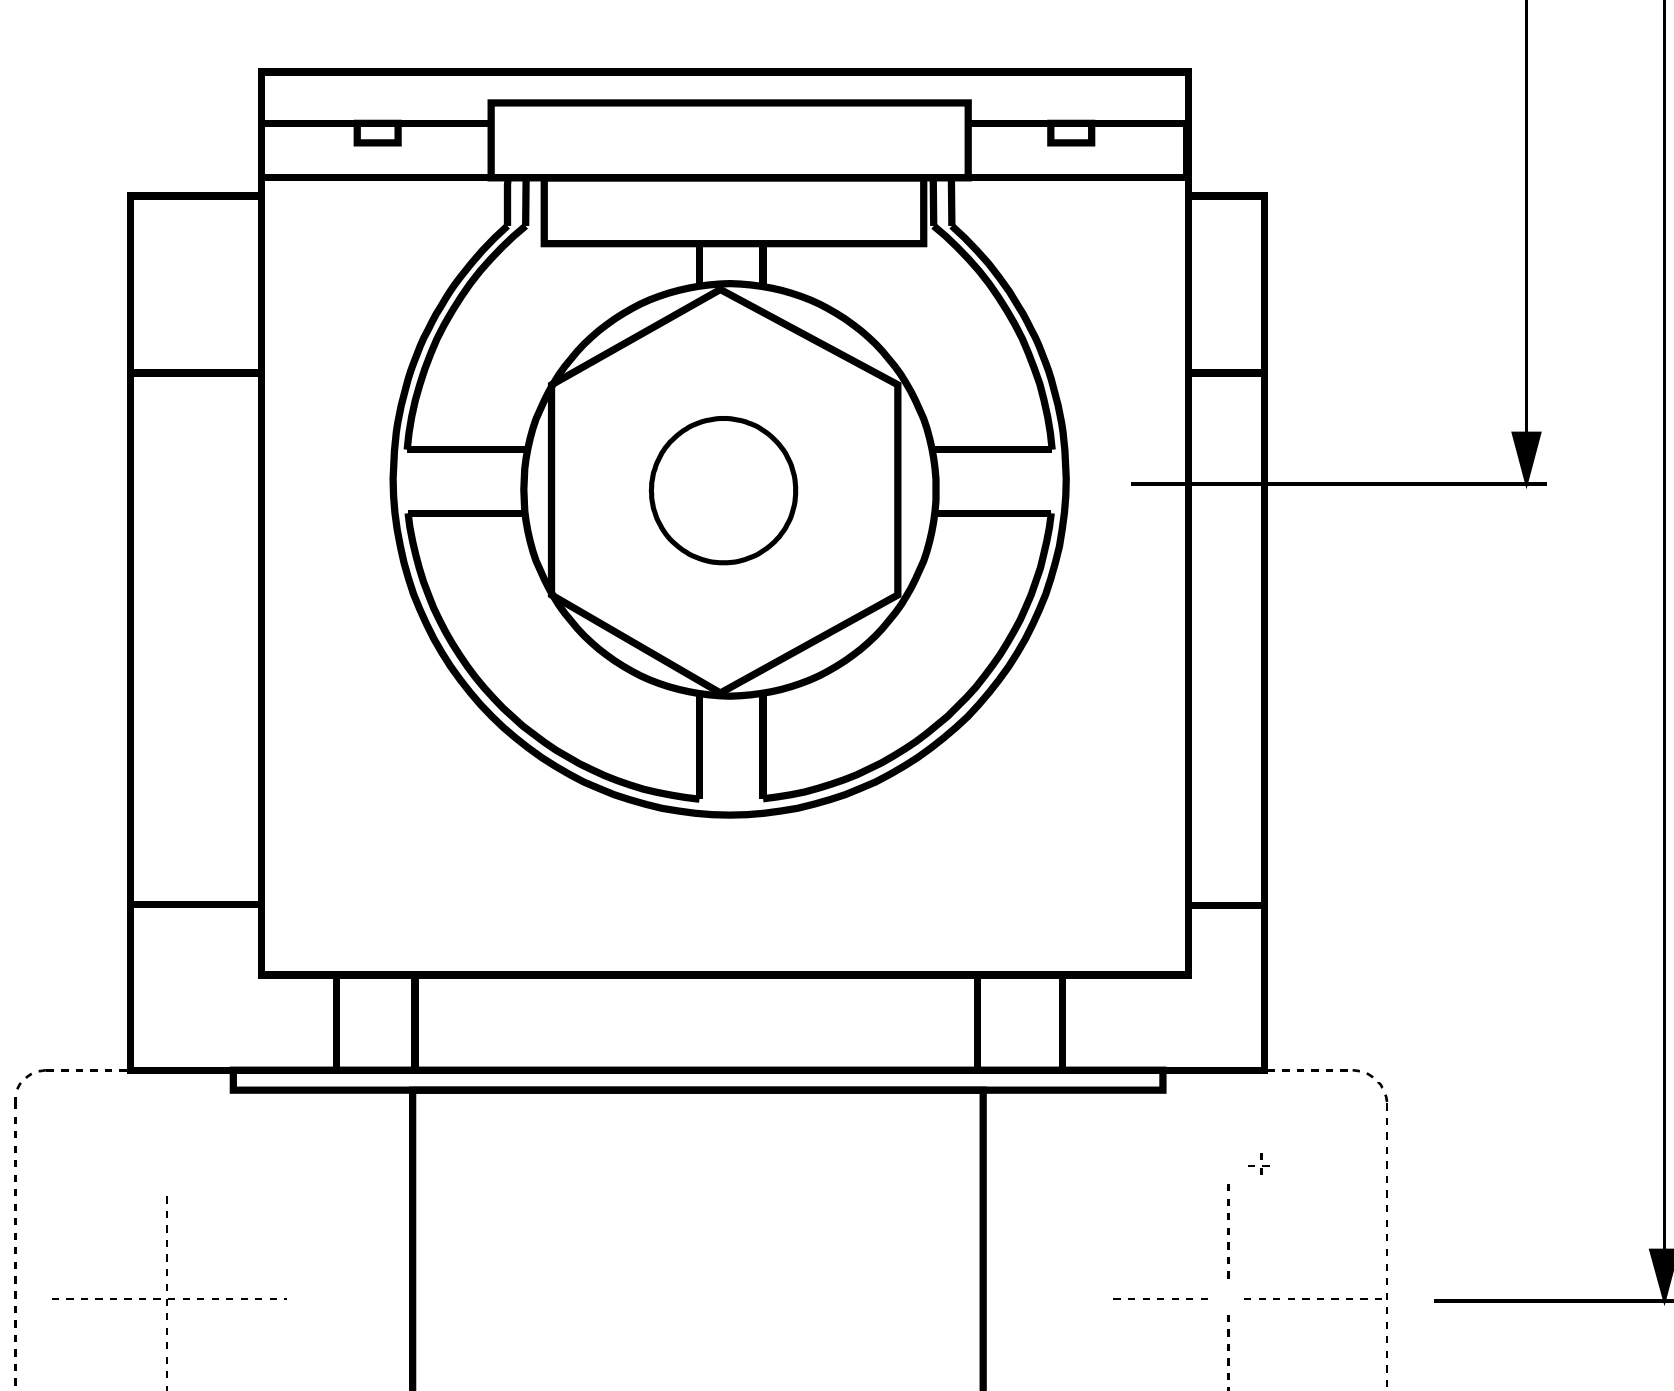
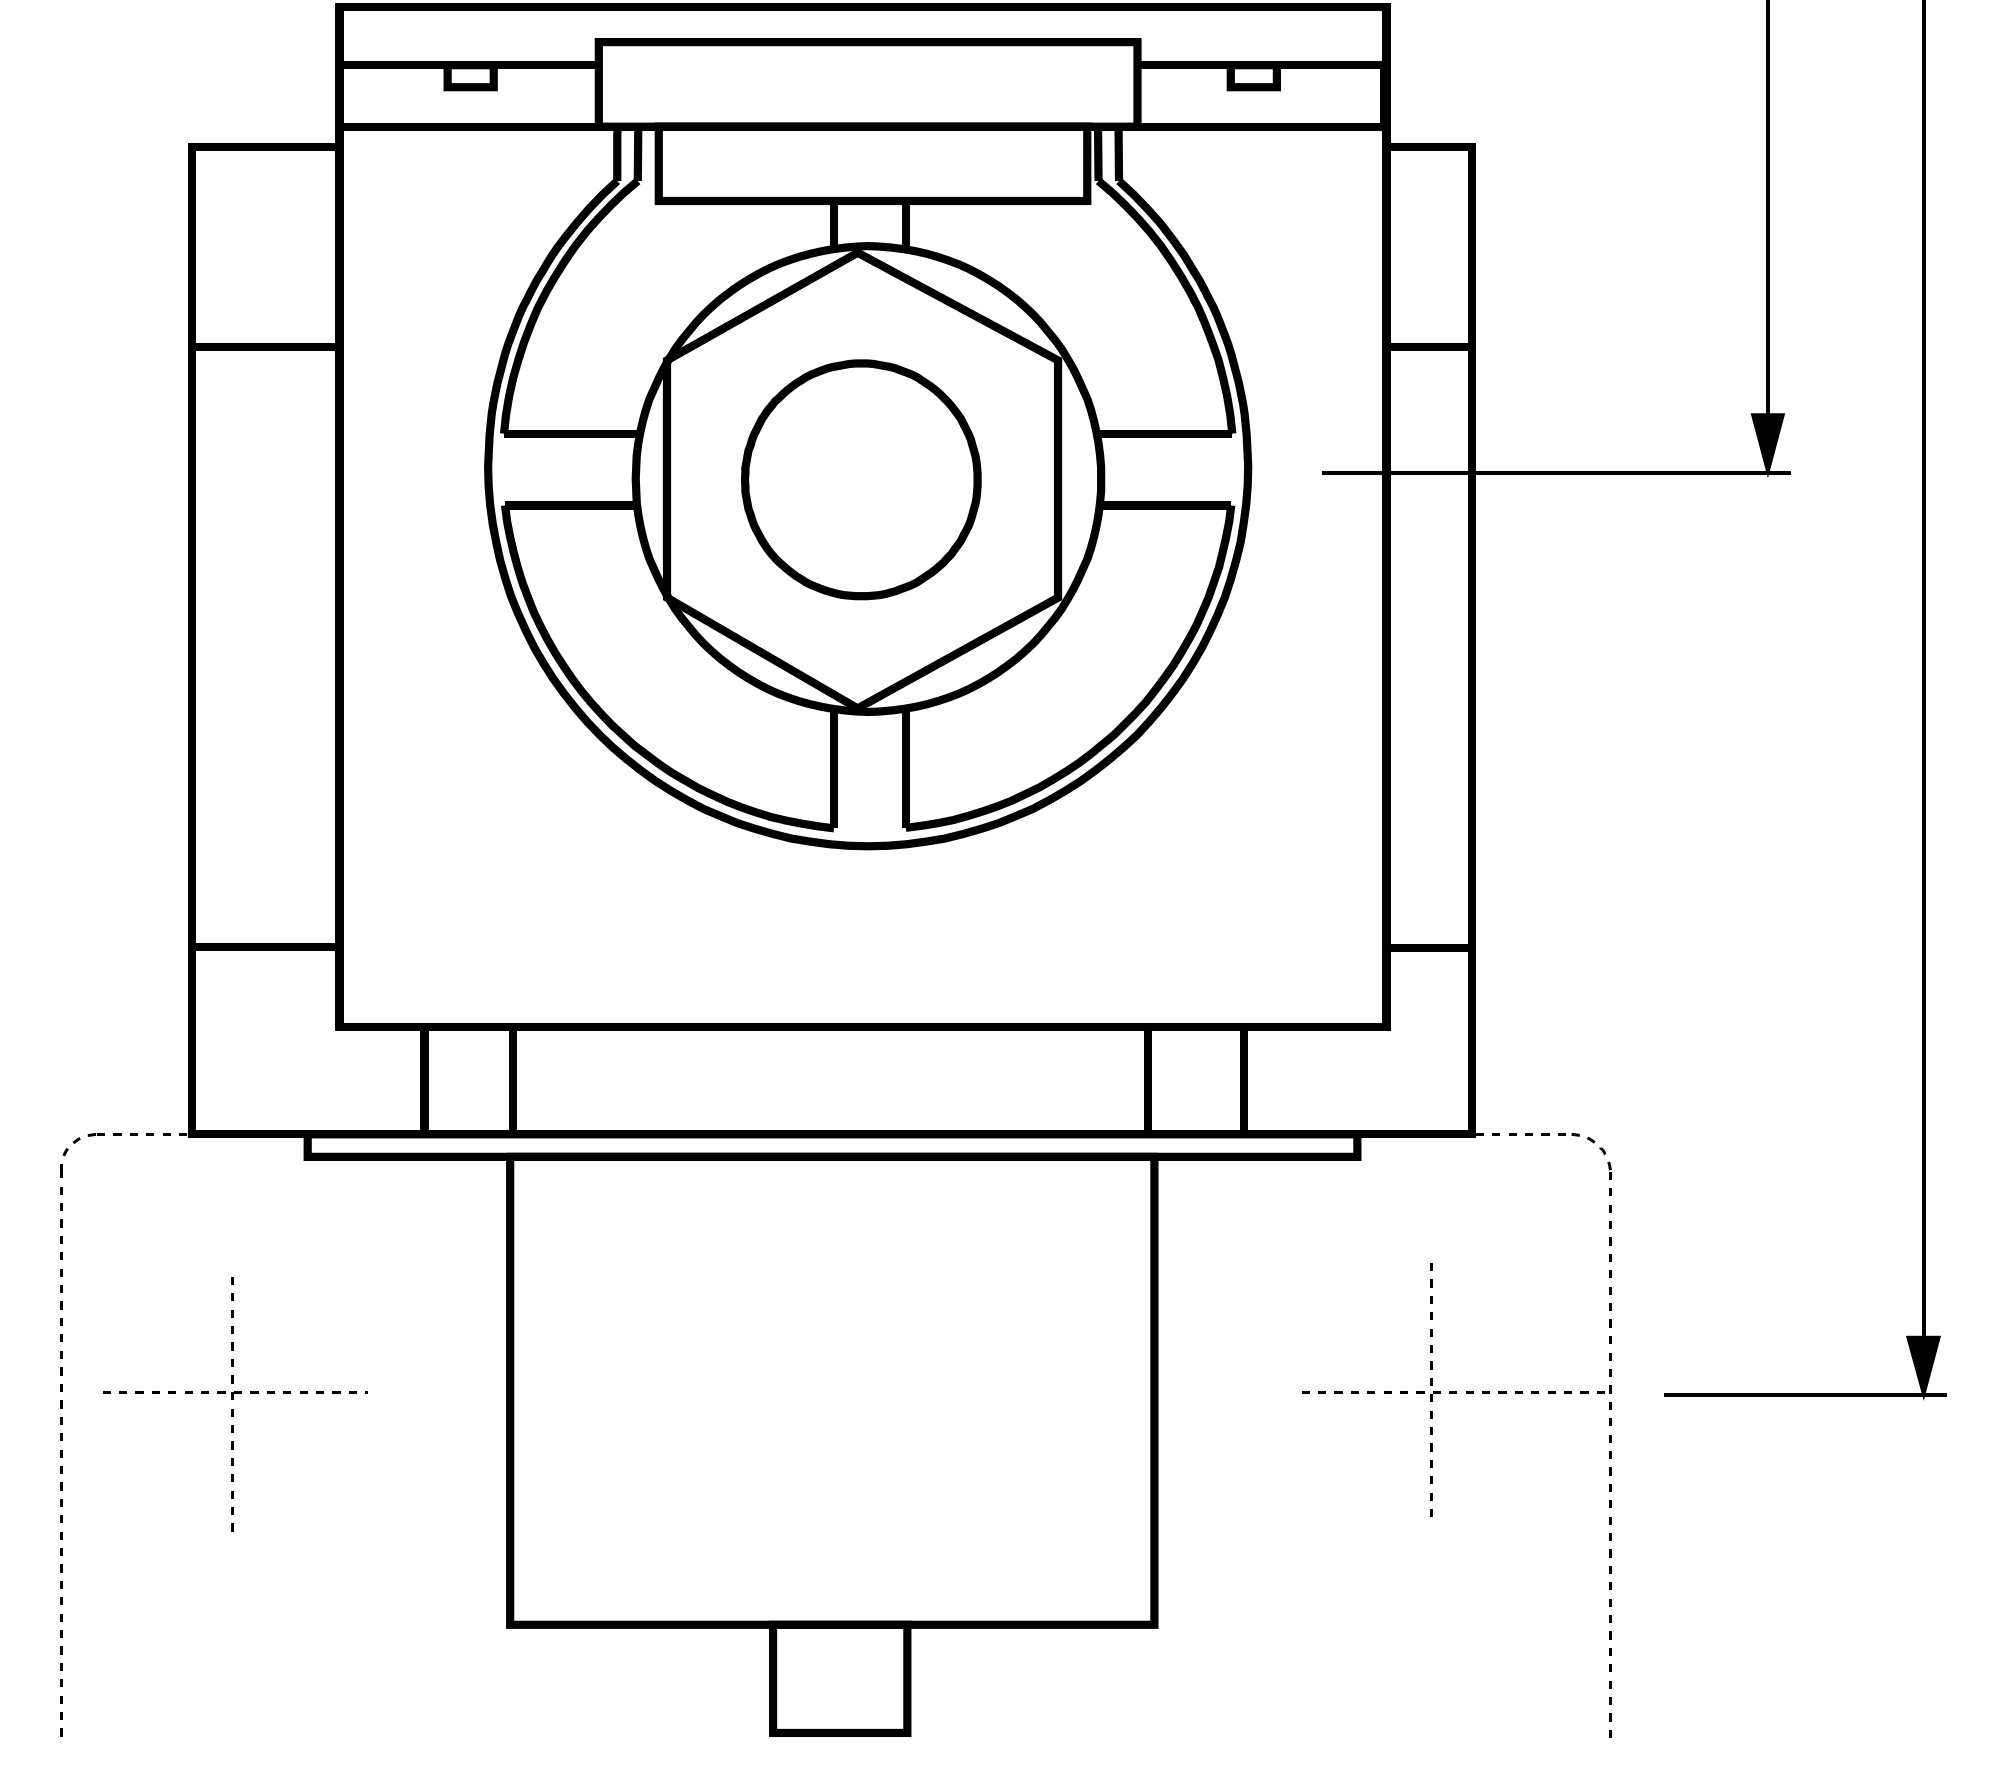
part: (722, 490) -> (860, 479), size x1.43
part: (1258, 1163) -> (1428, 1389), moved

